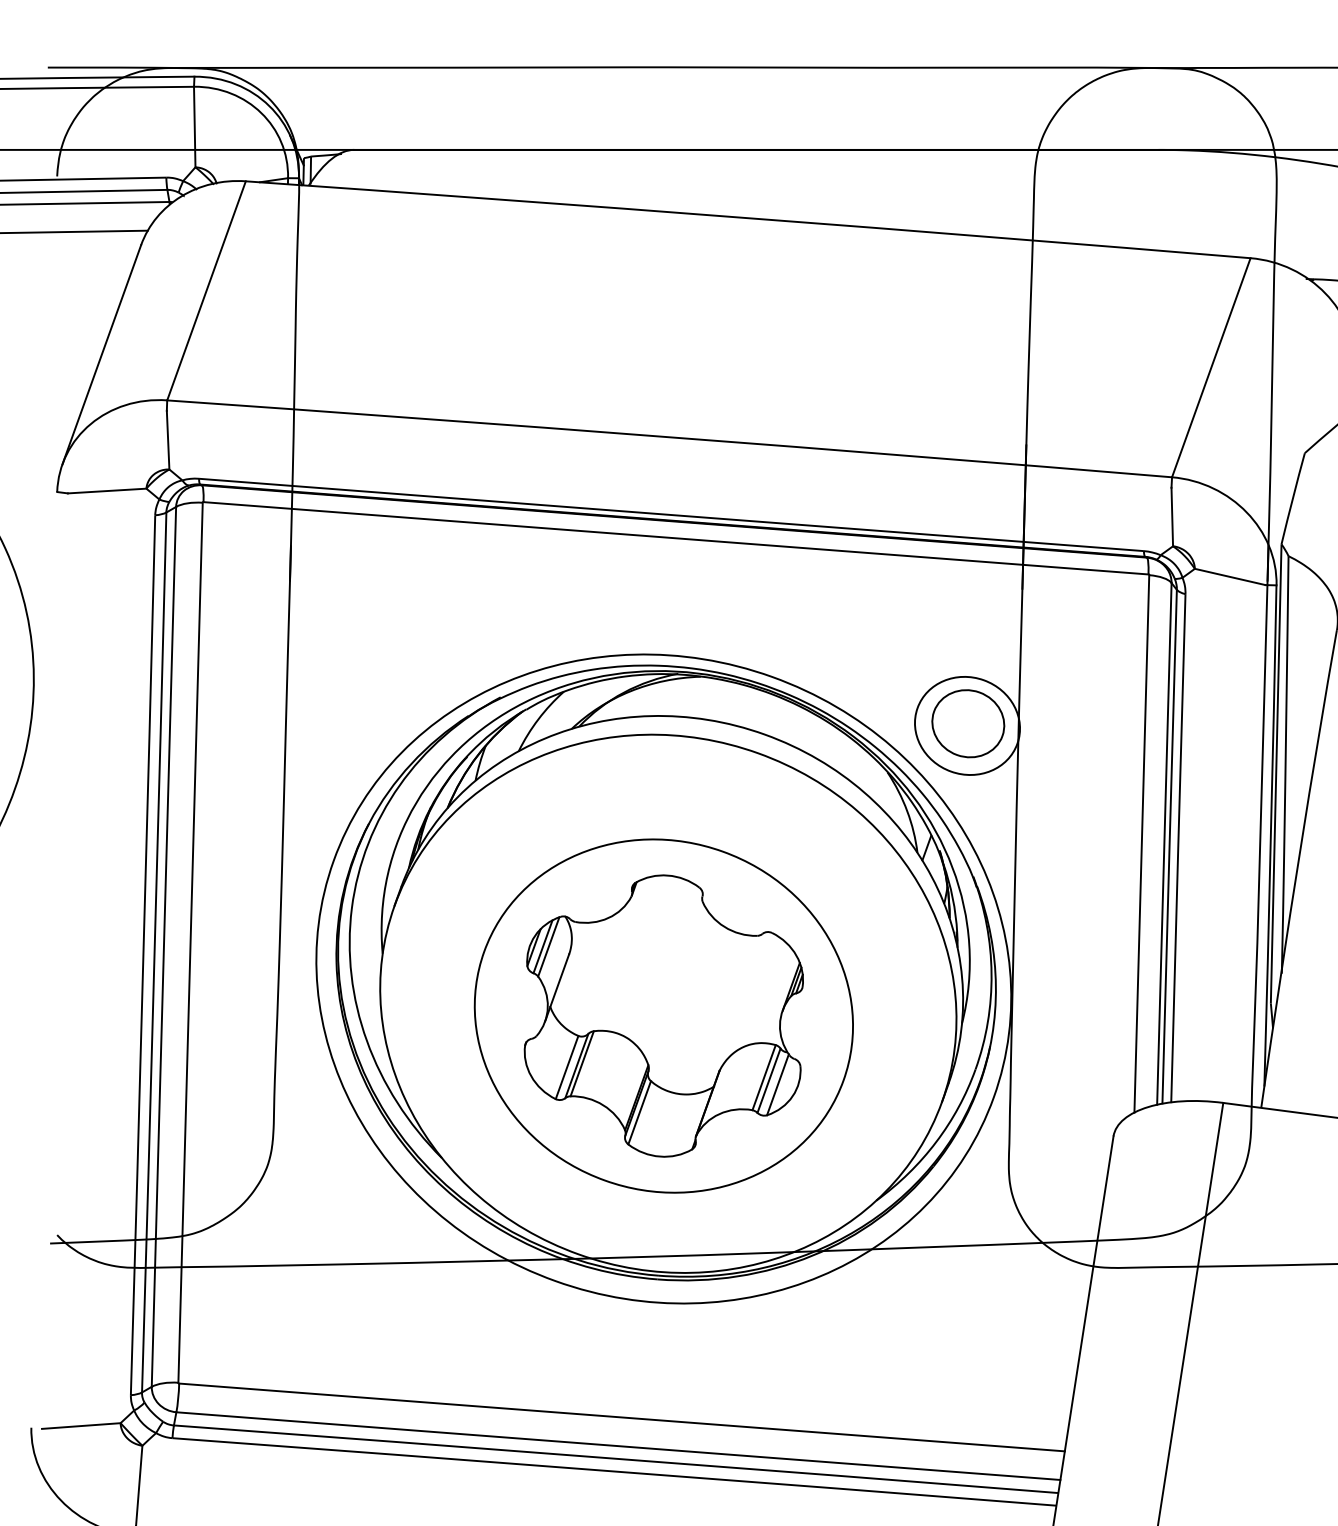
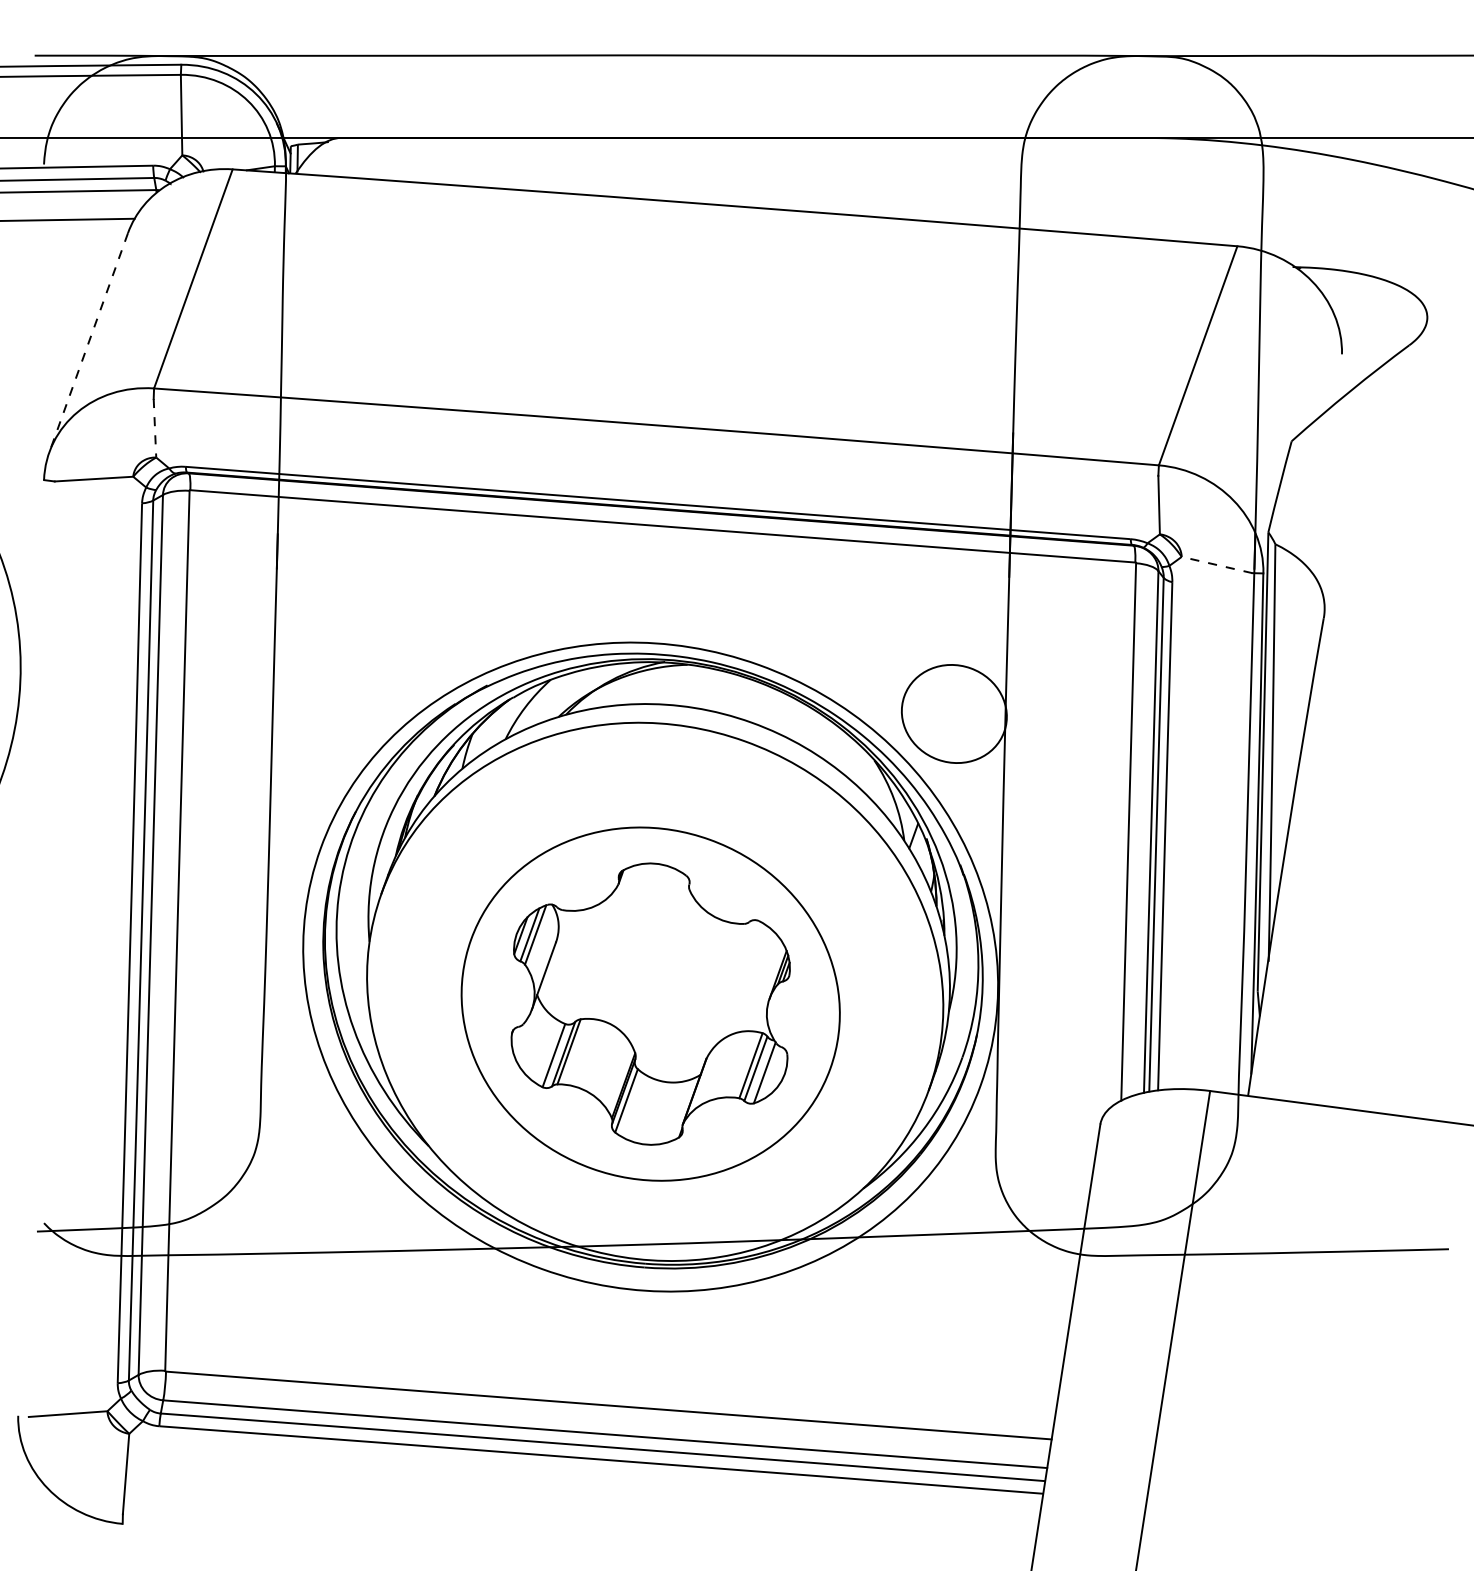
line: (101, 355) -> (88, 343), solid -> dashed
line: (168, 440) -> (155, 428), solid -> dashed
line: (1229, 576) -> (1216, 564), solid -> dashed
part: (968, 723) -> (955, 711), removed

